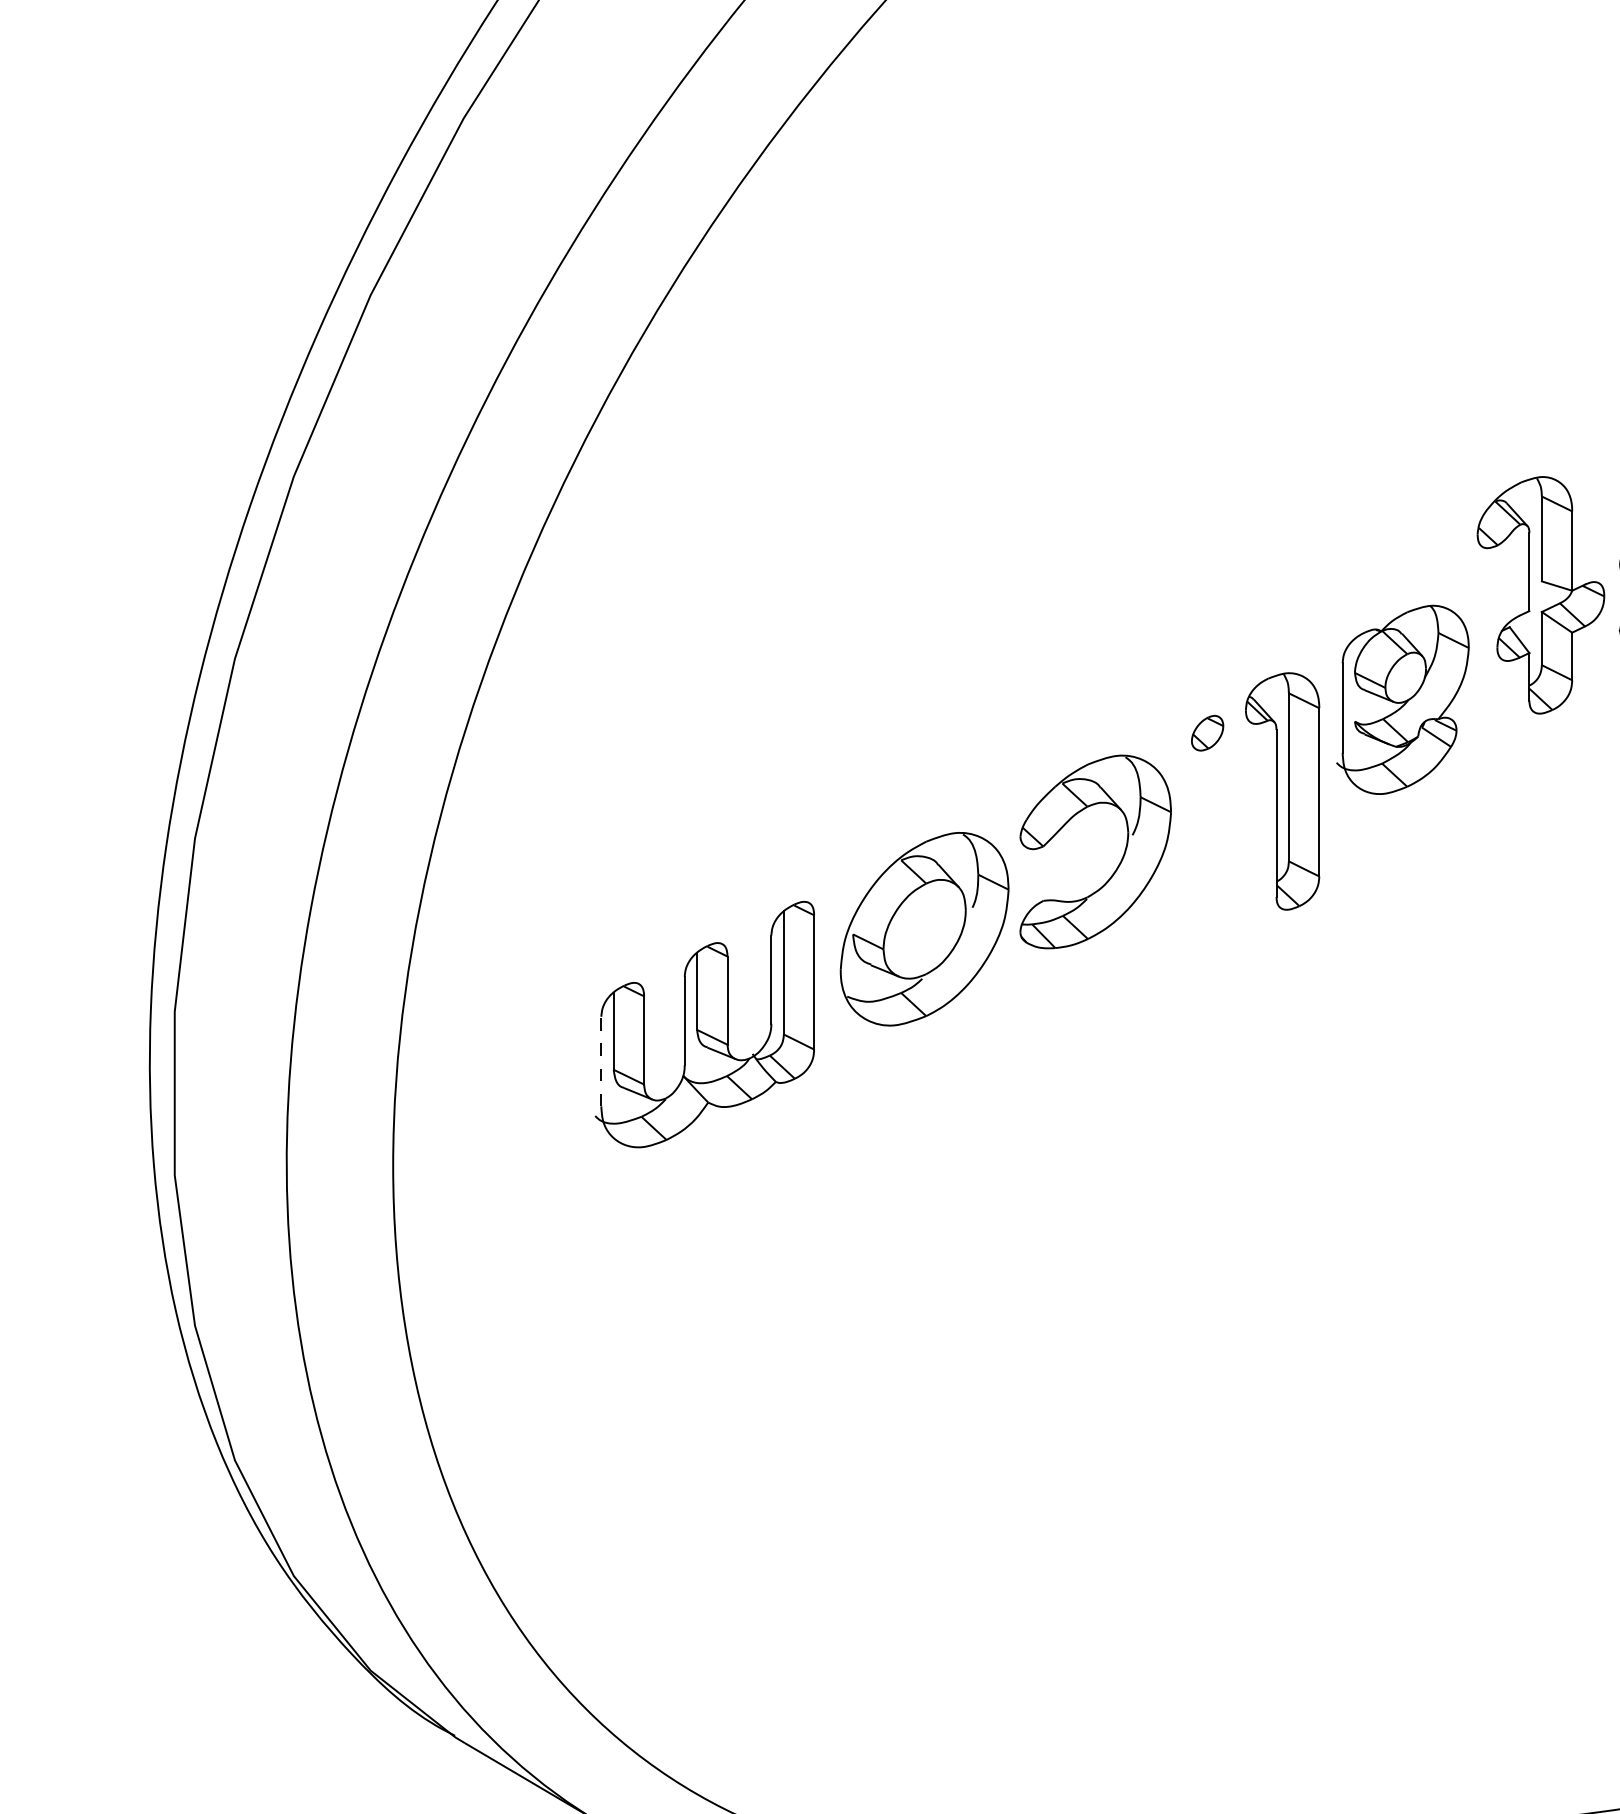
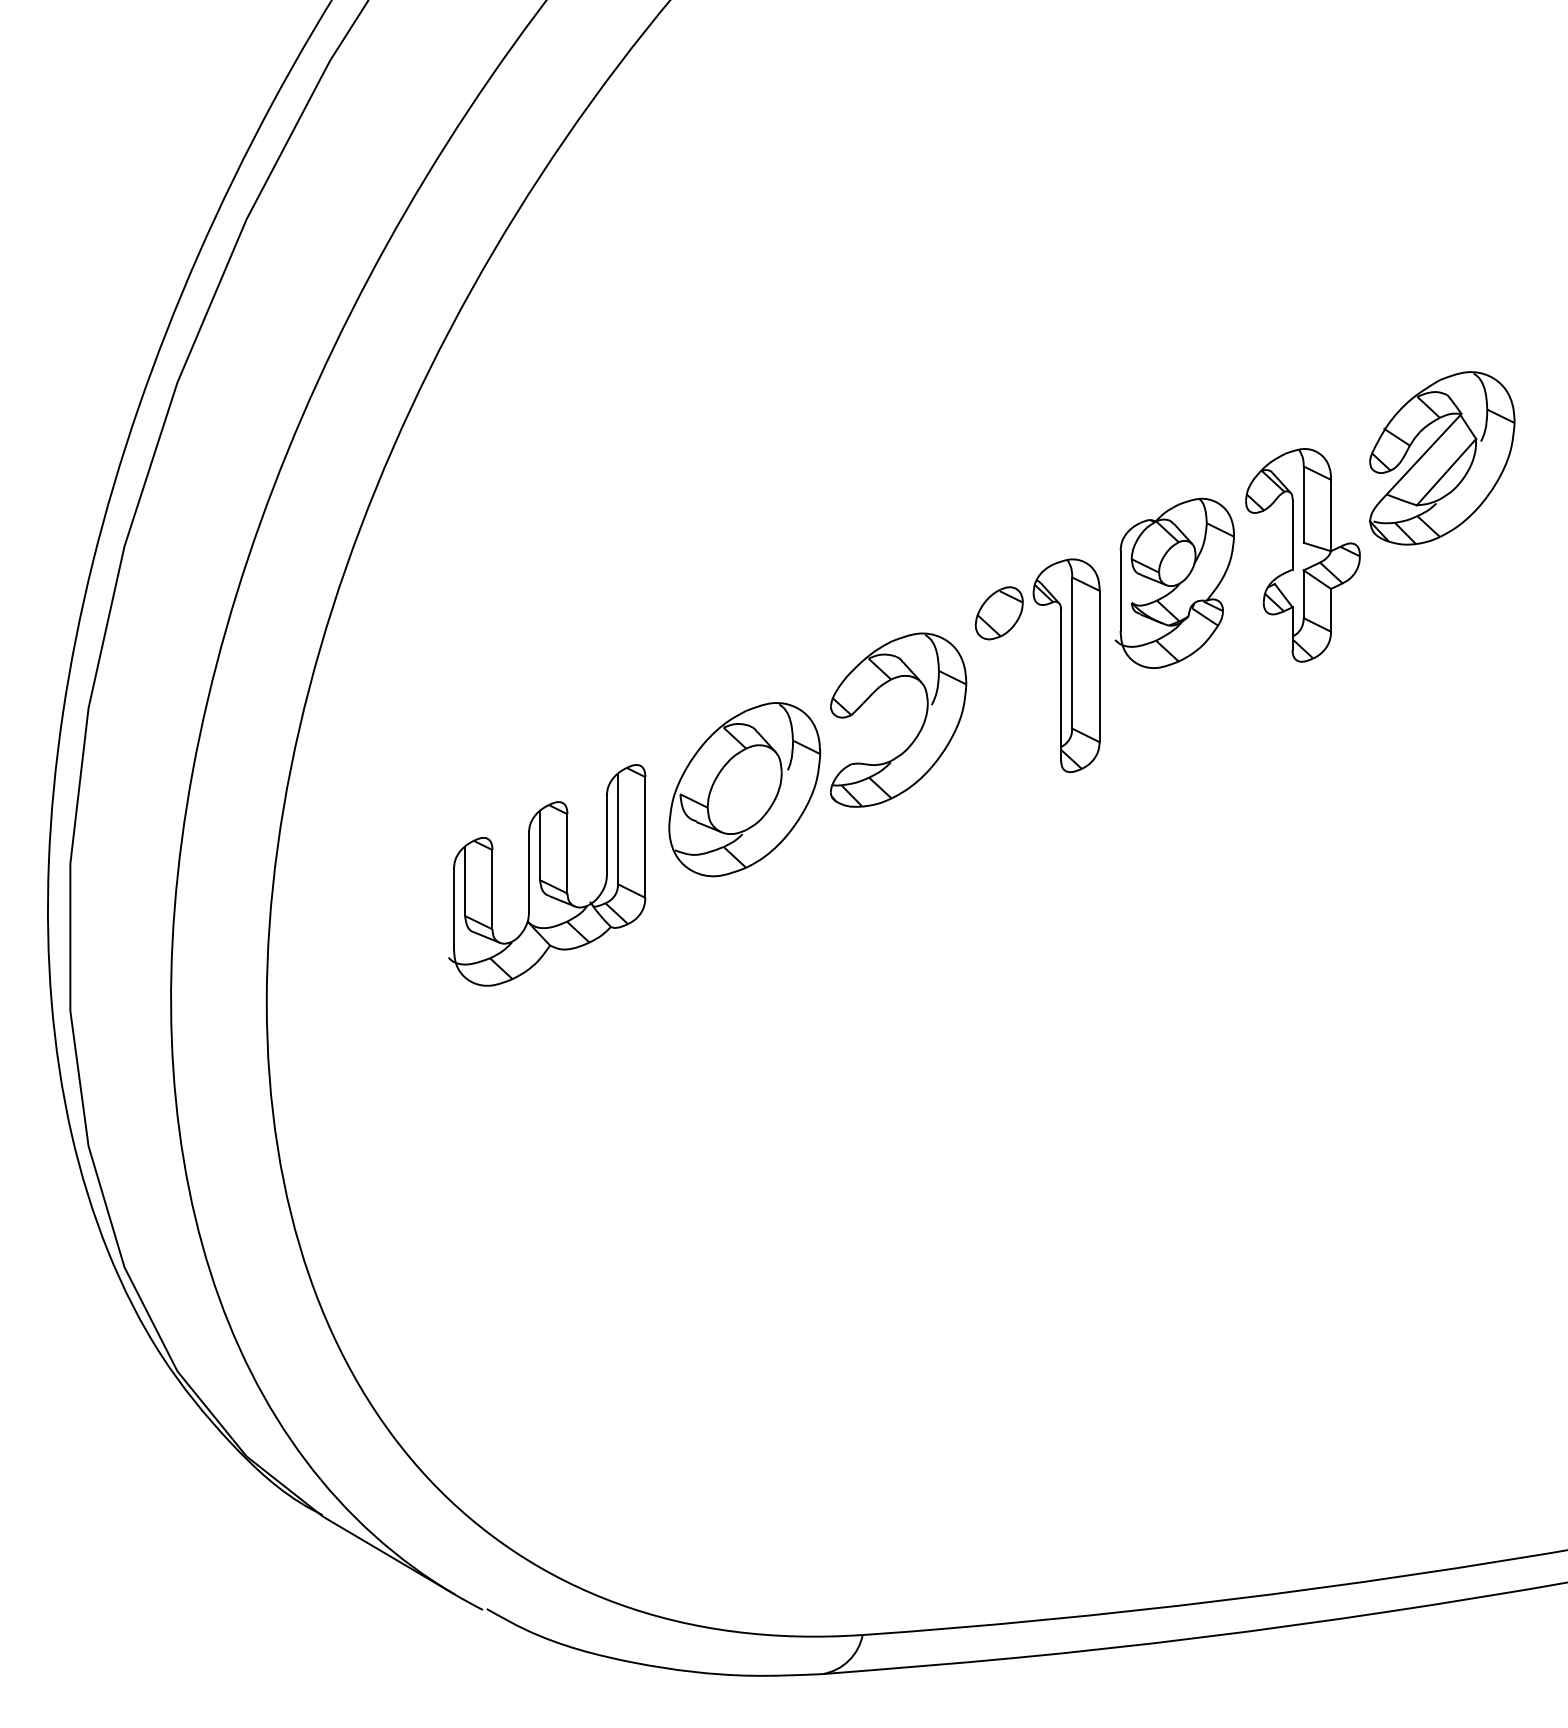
part: (1540, 595) -> (1302, 555), moved
part: (1206, 733) -> (998, 613), size x1.67
line: (600, 1061) -> (453, 908), dashed -> solid

